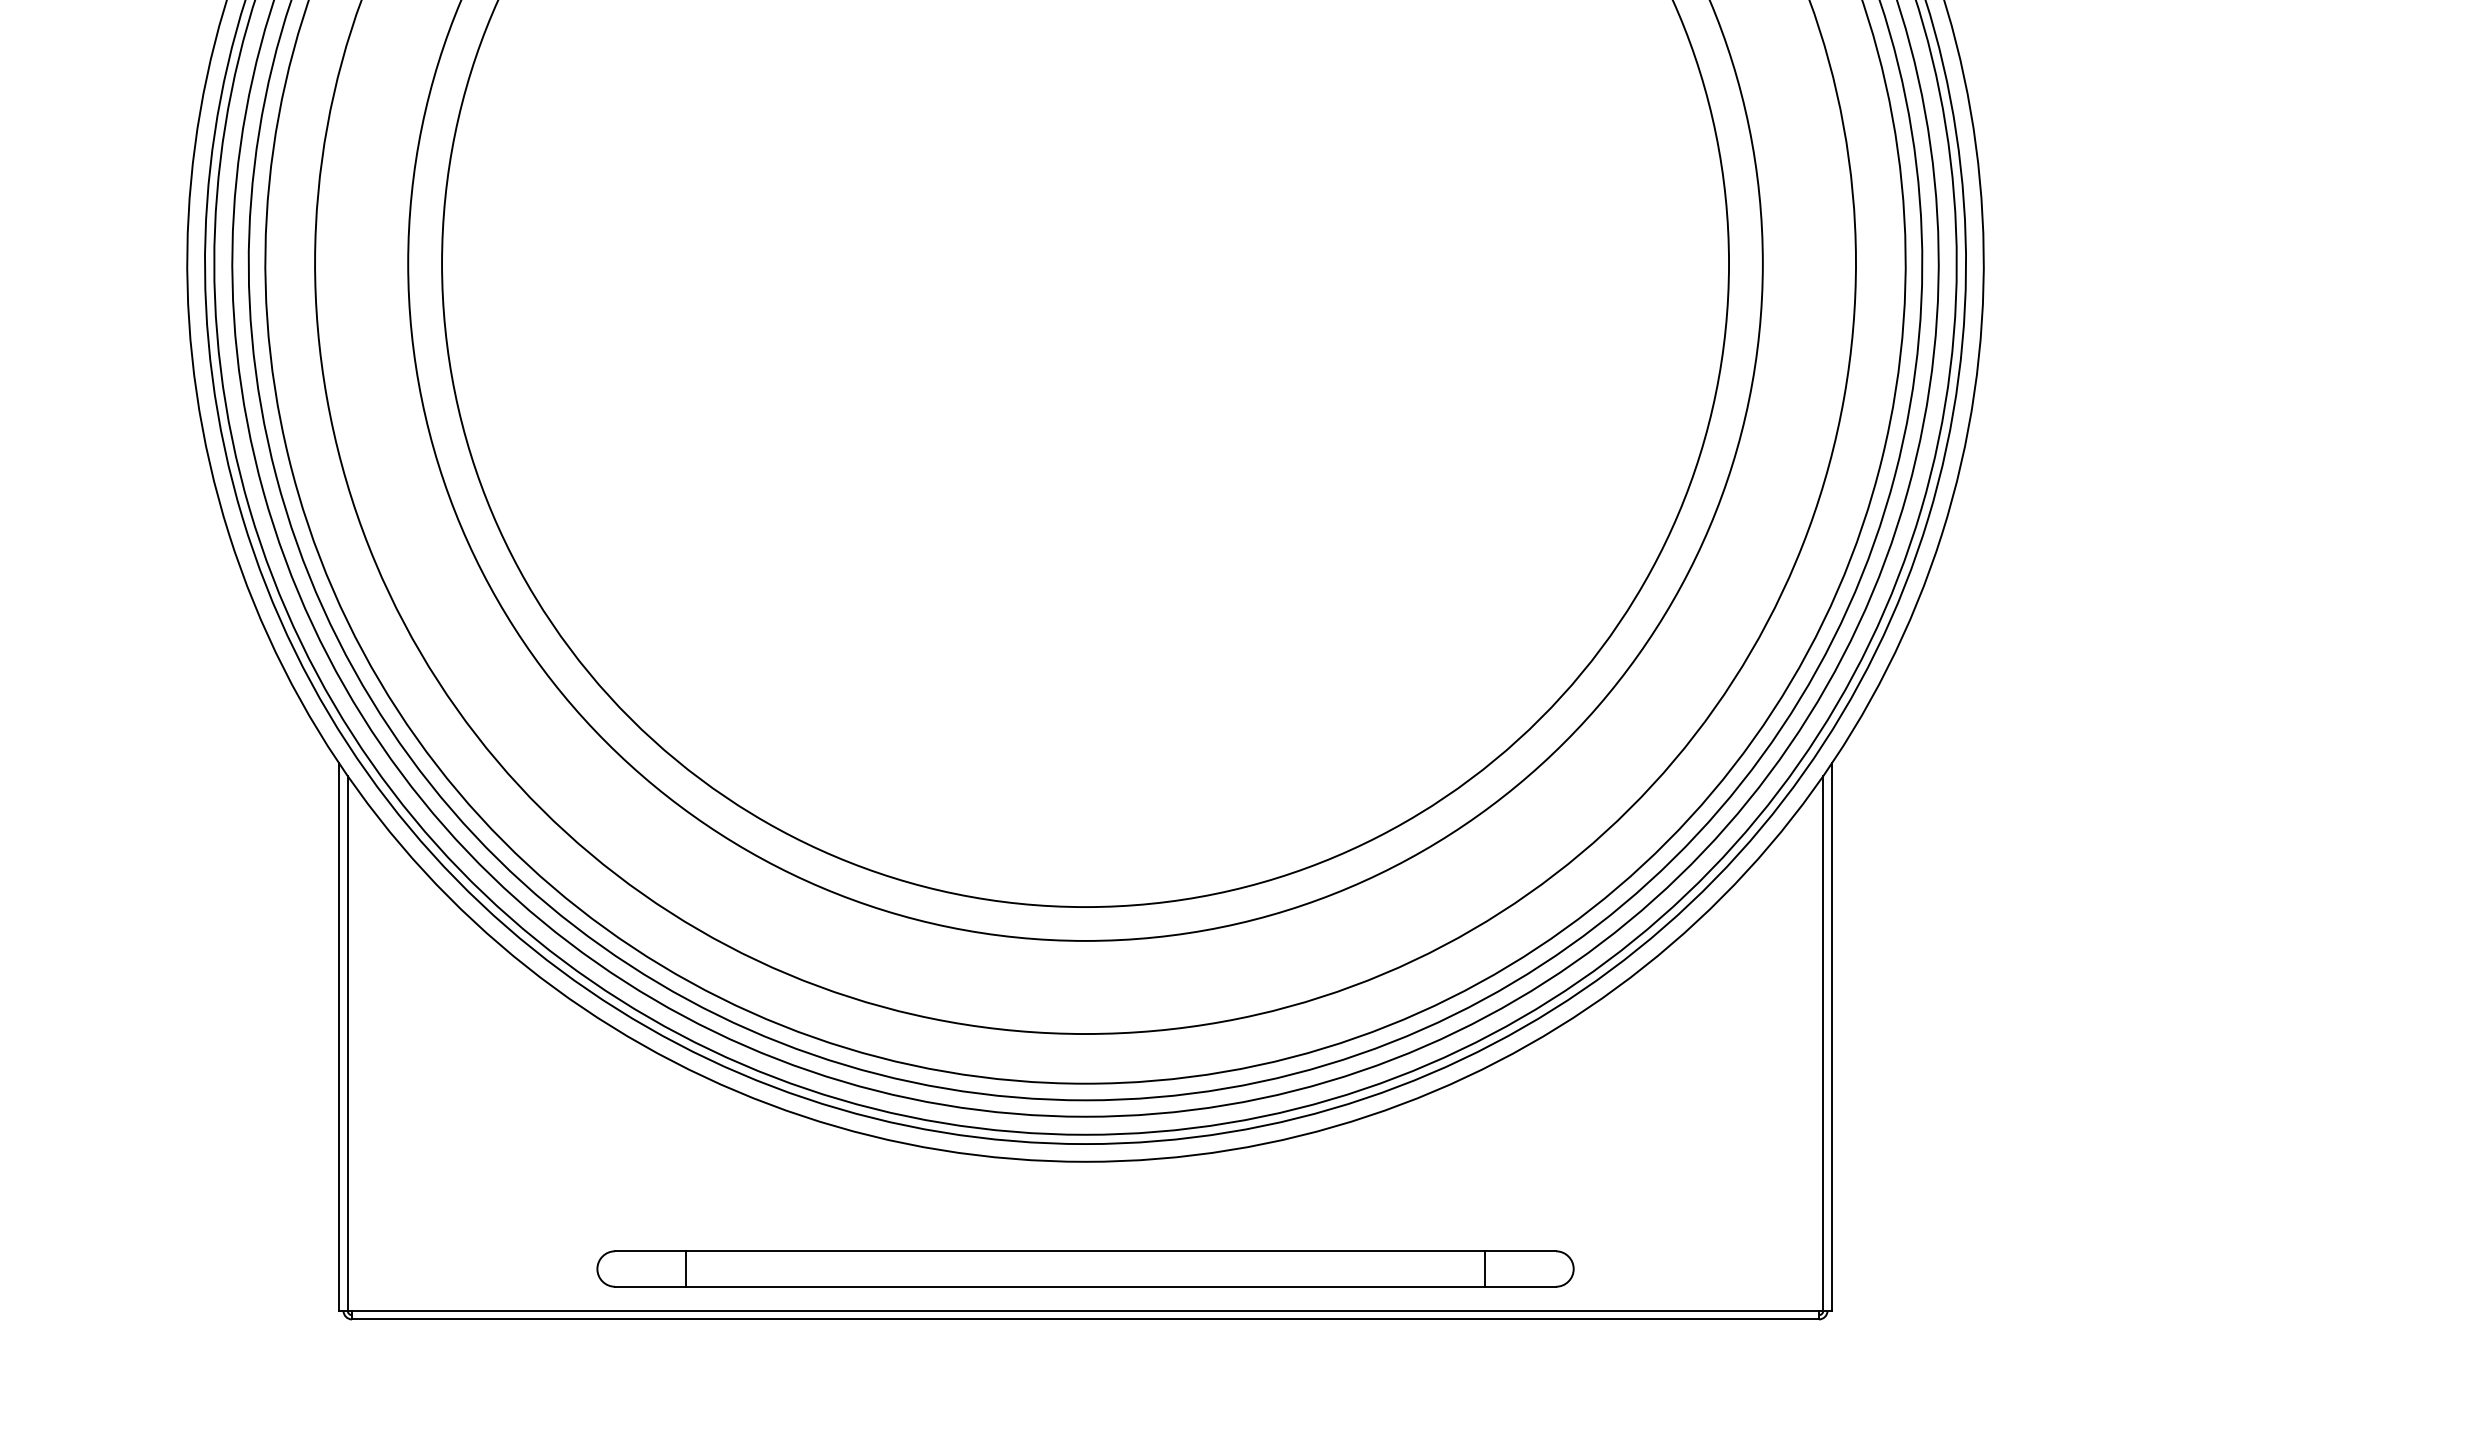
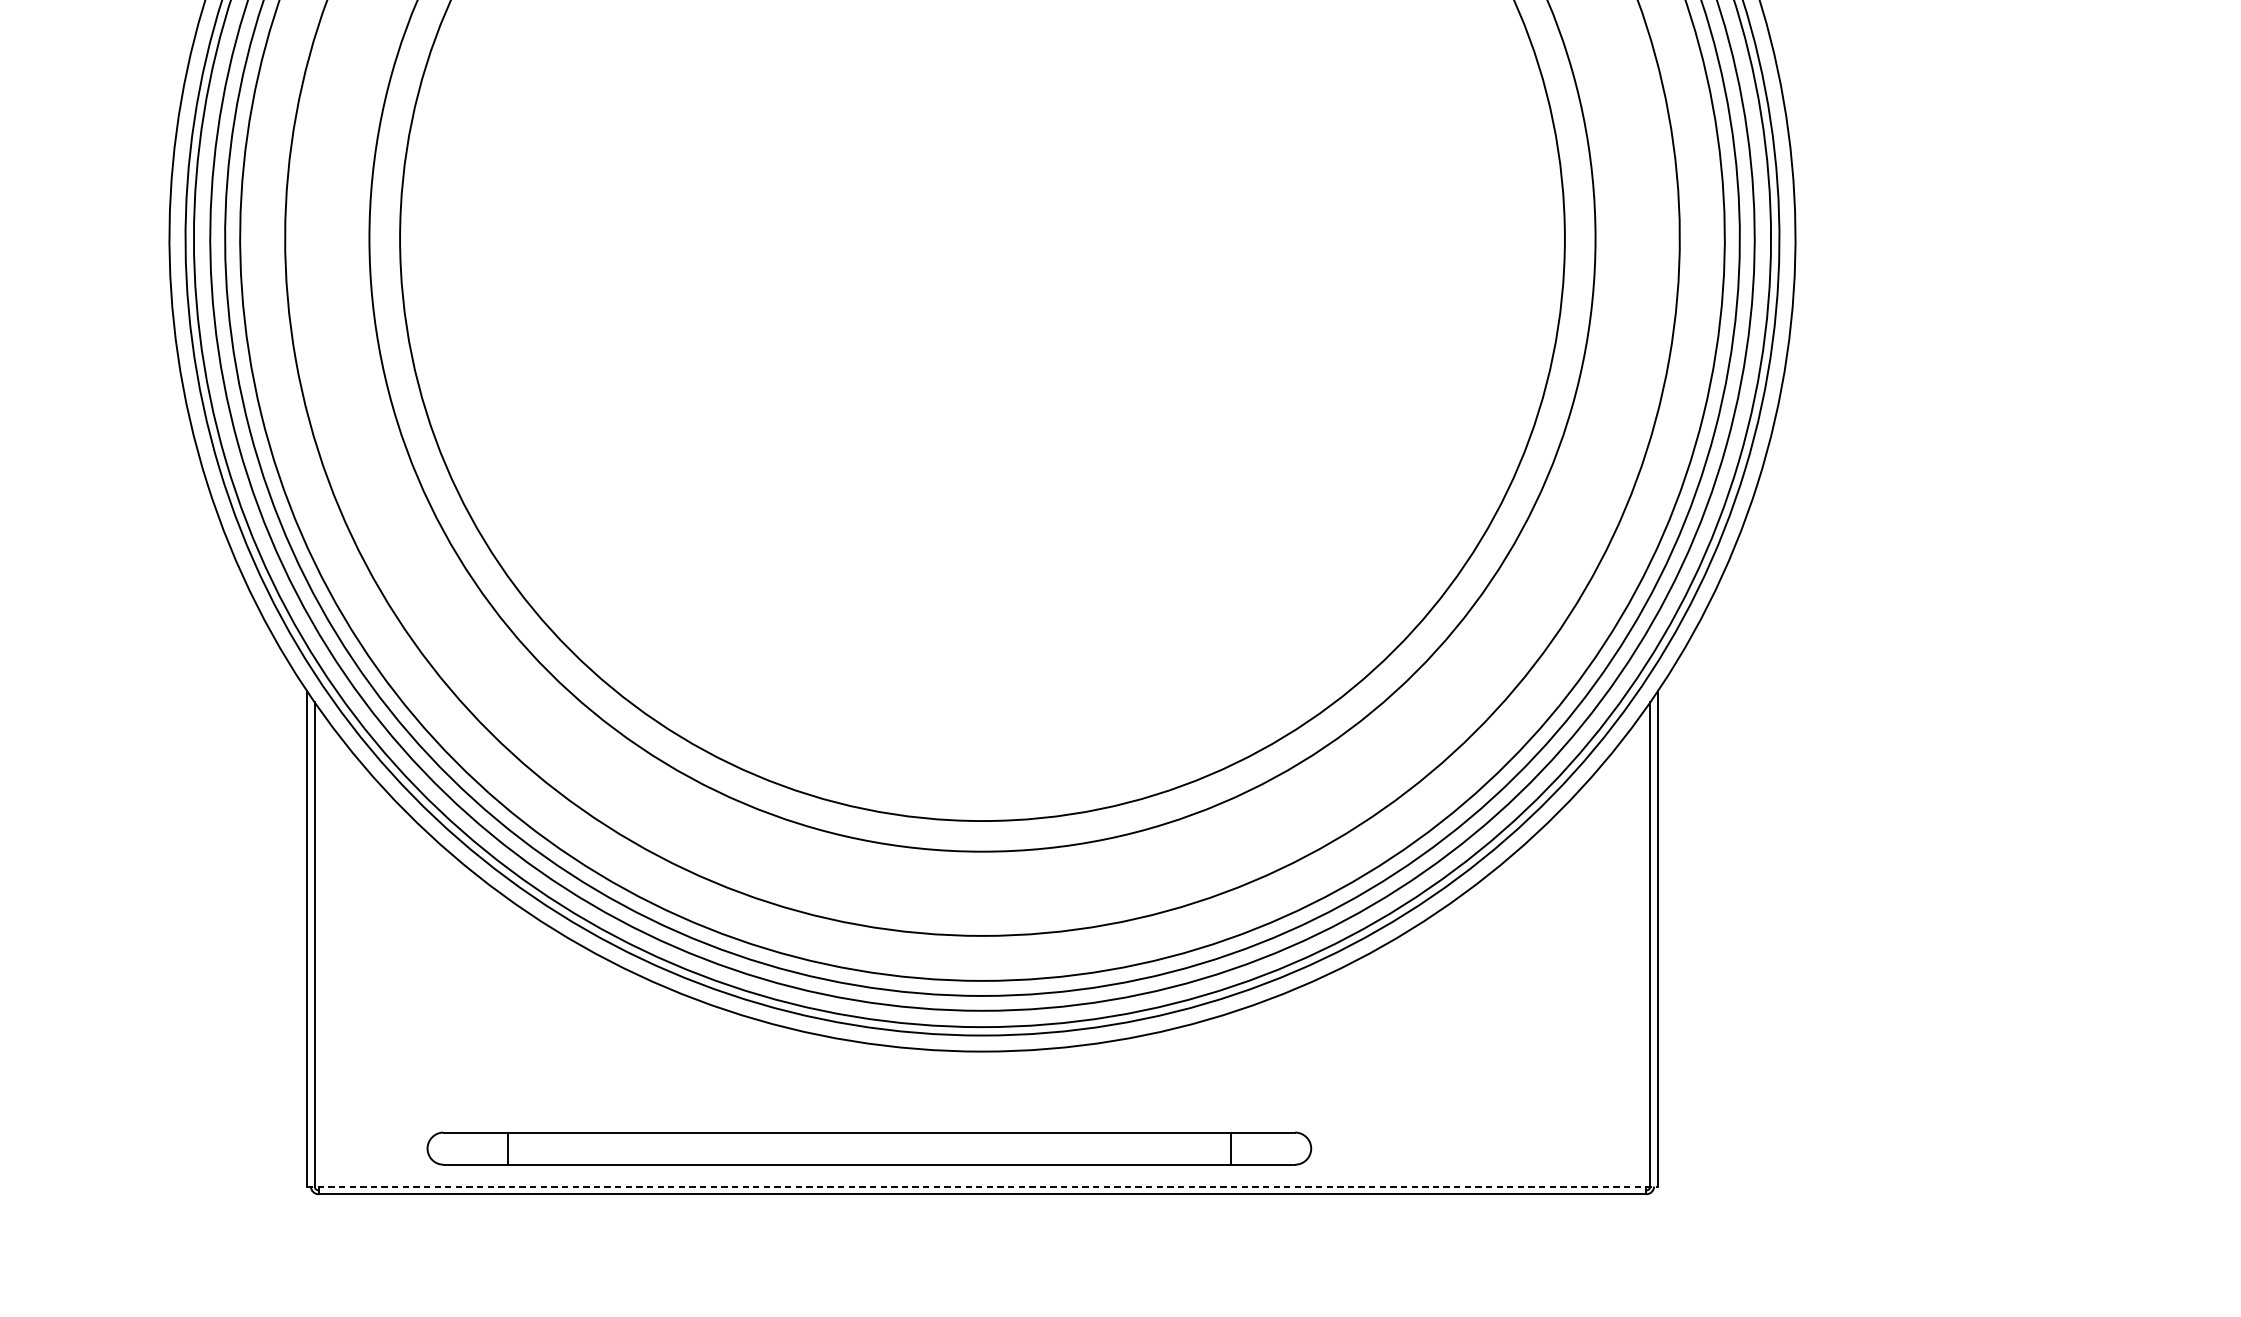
part: (1085, 1268) -> (869, 1148), moved
line: (1086, 1310) -> (983, 1186), solid -> dashed

